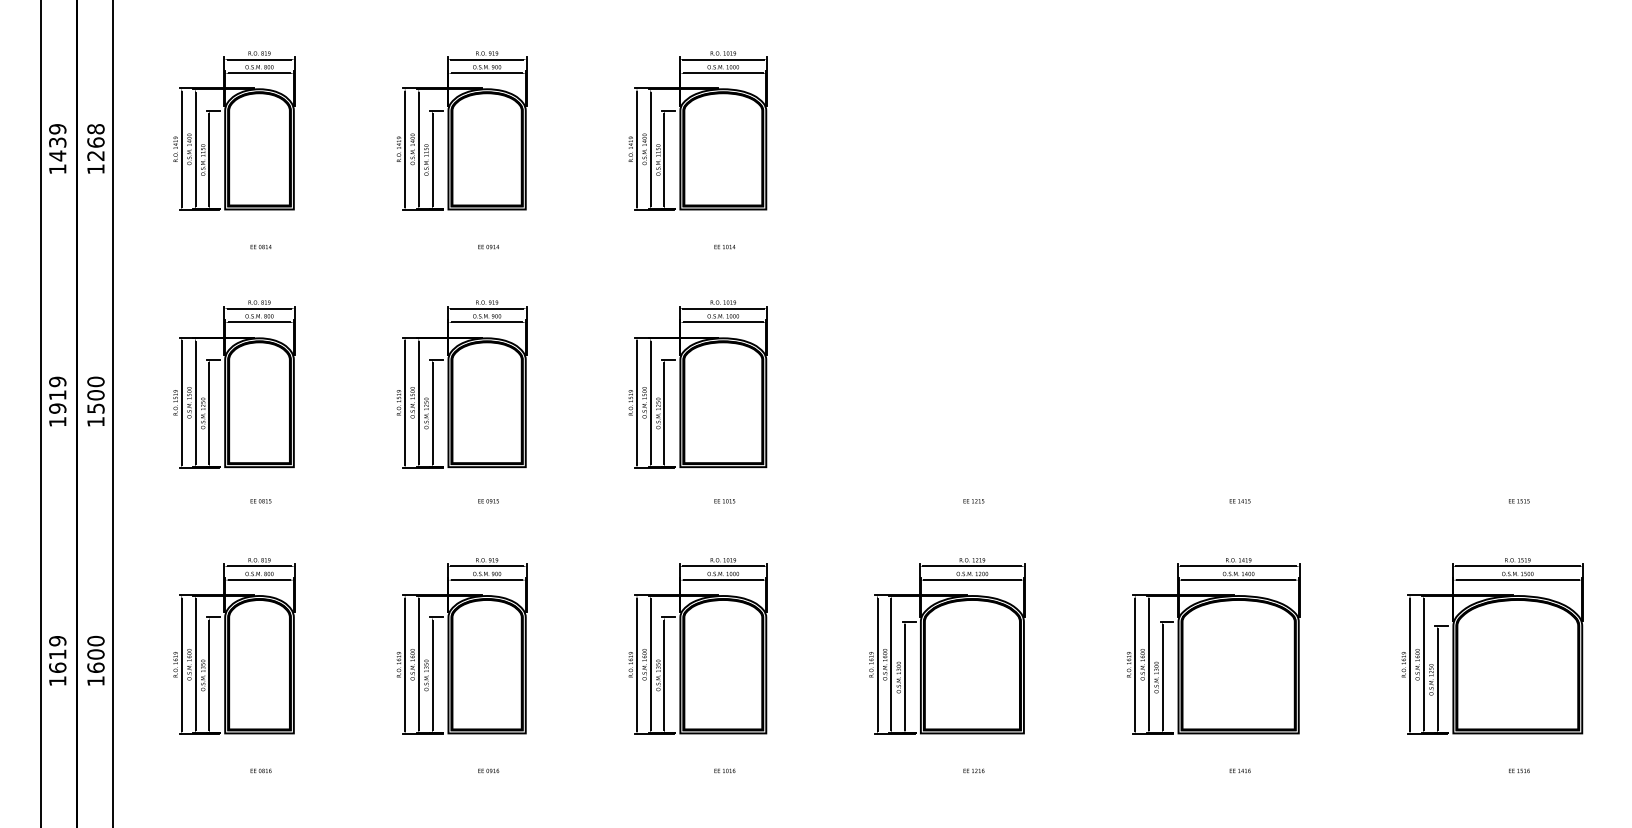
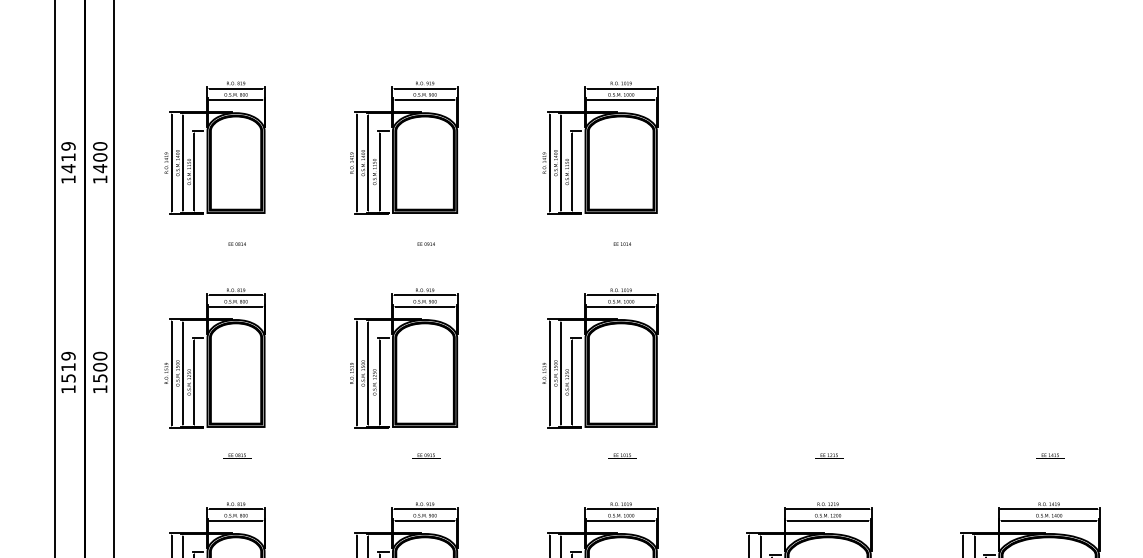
text: (57, 142) -> (68, 157), 1439 -> 1419
text: (95, 142) -> (99, 157), 1268 -> 1400
text: (57, 408) -> (68, 378), 1919 -> 1519

